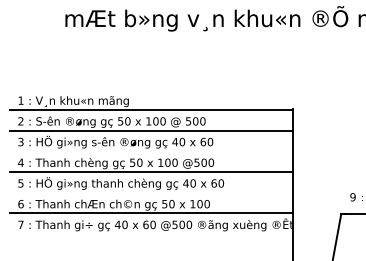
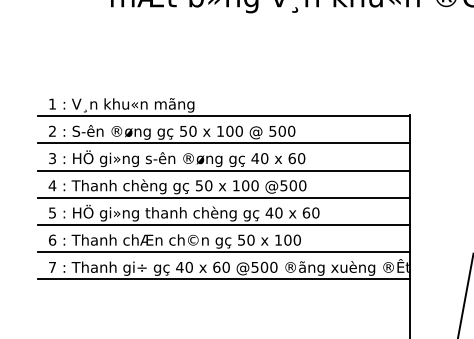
line: (151, 151) -> (224, 170), added
line: (151, 192) -> (224, 224), added
line: (151, 234) -> (224, 280), added

